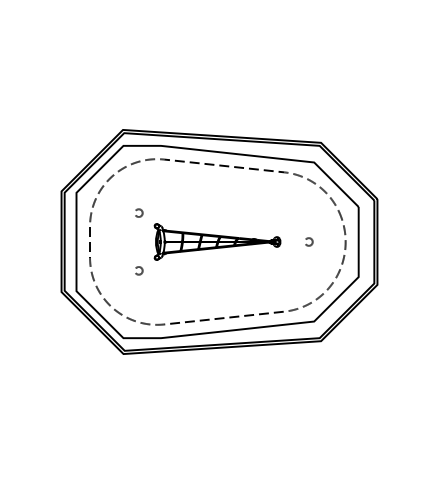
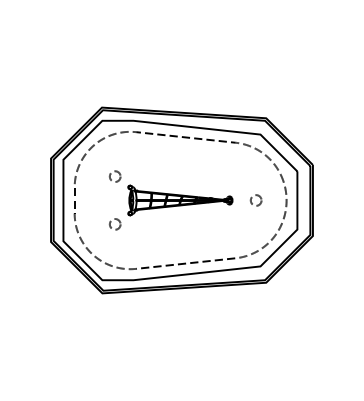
circle: (138, 213) -> (114, 176), size x1.67
circle: (308, 242) -> (255, 200), size x1.67
circle: (138, 270) -> (114, 224), size x1.67

